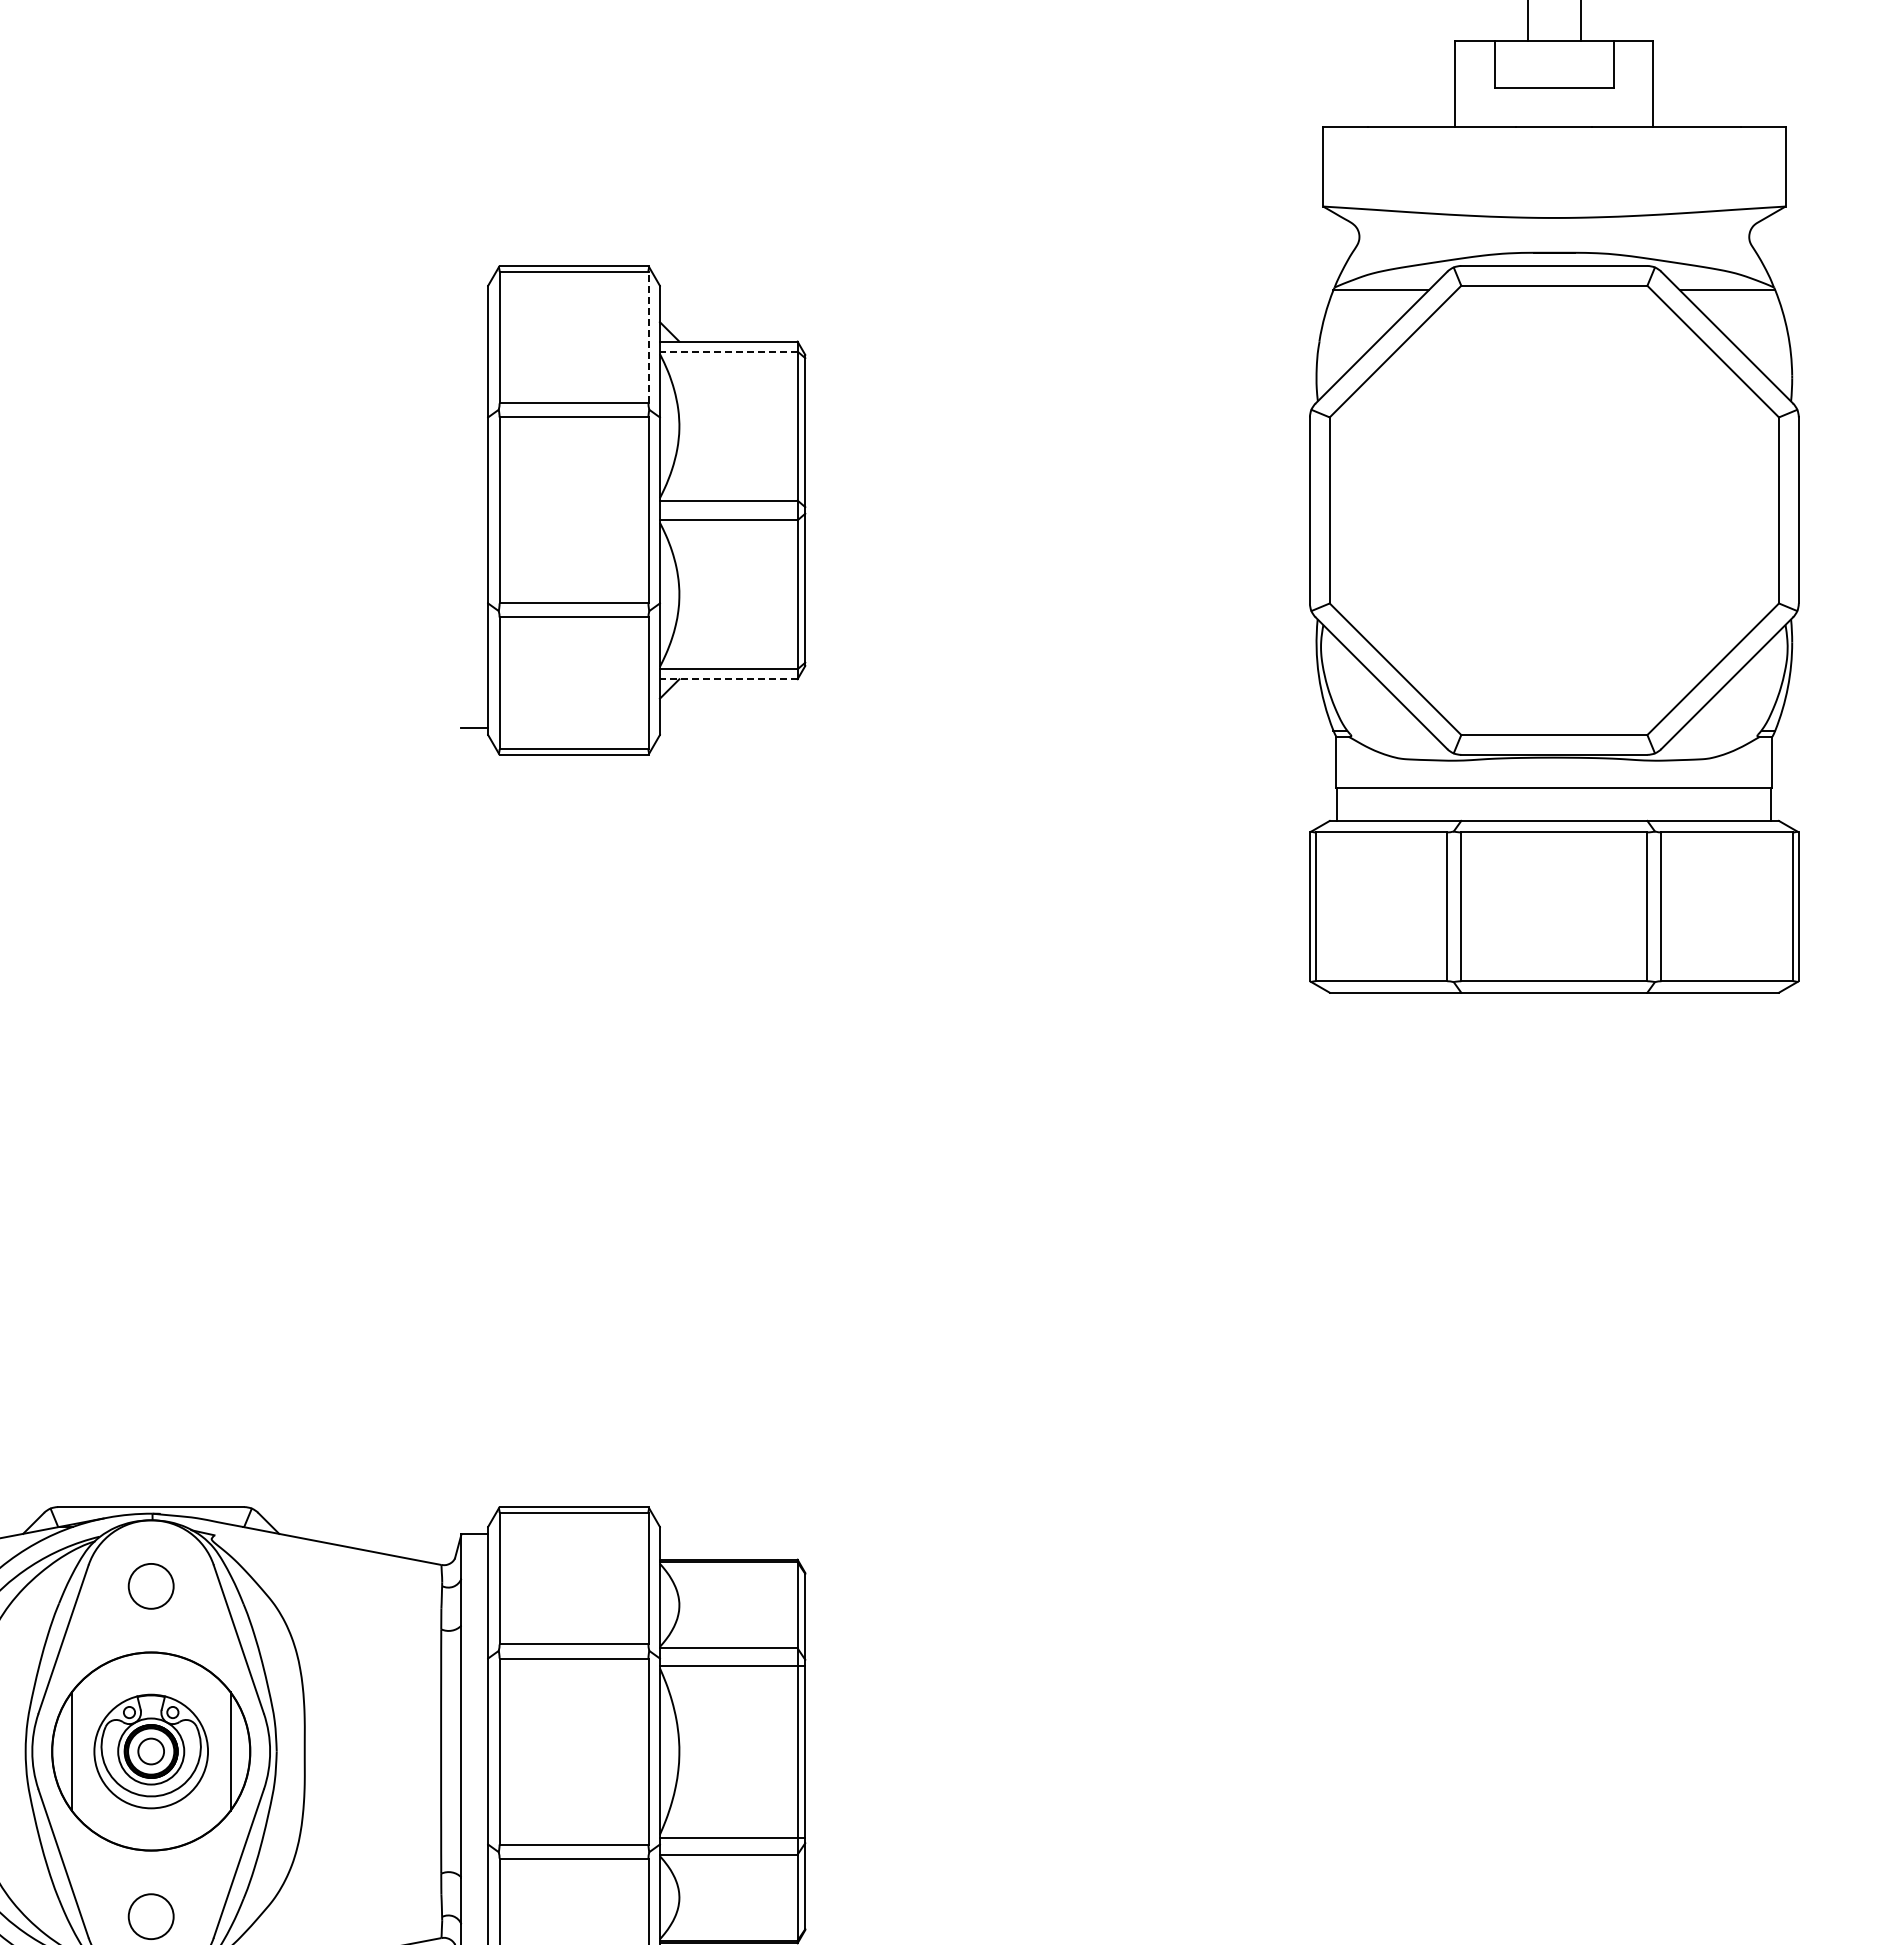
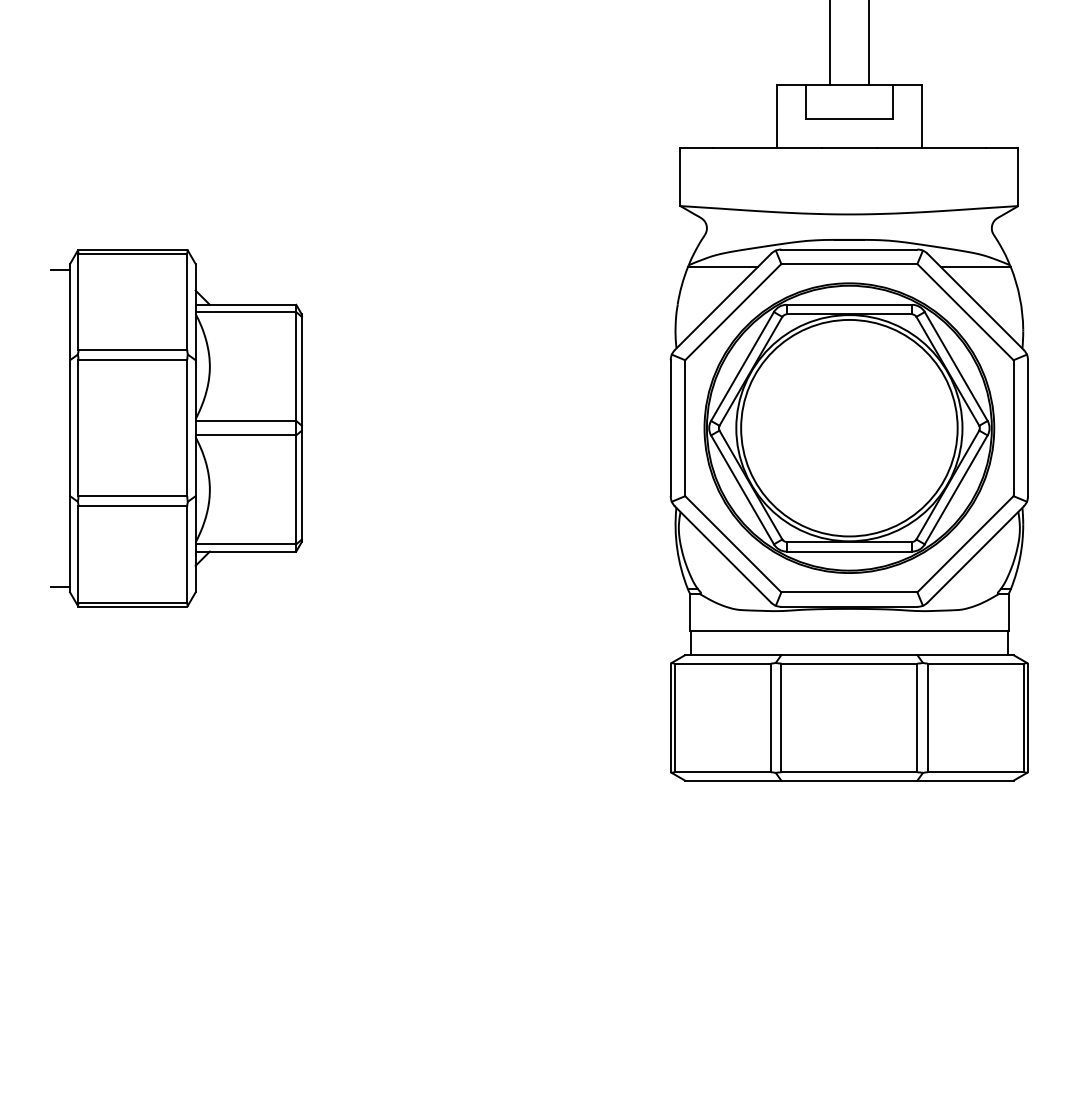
line: (474, 293) -> (60, 269), added
line: (648, 337) -> (187, 301), dashed -> solid
line: (728, 351) -> (245, 312), dashed -> solid
part: (1554, 510) -> (849, 428), added
line: (728, 679) -> (245, 551), dashed -> solid

